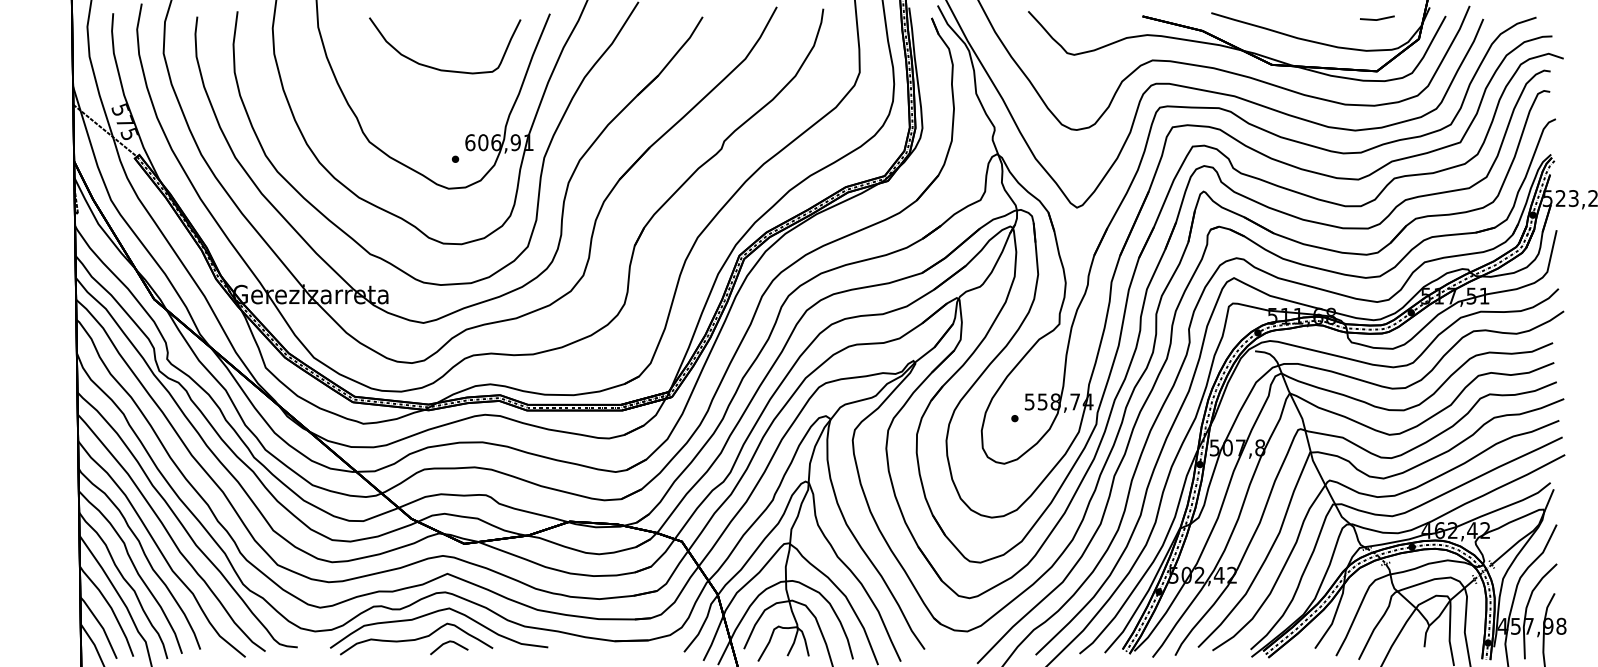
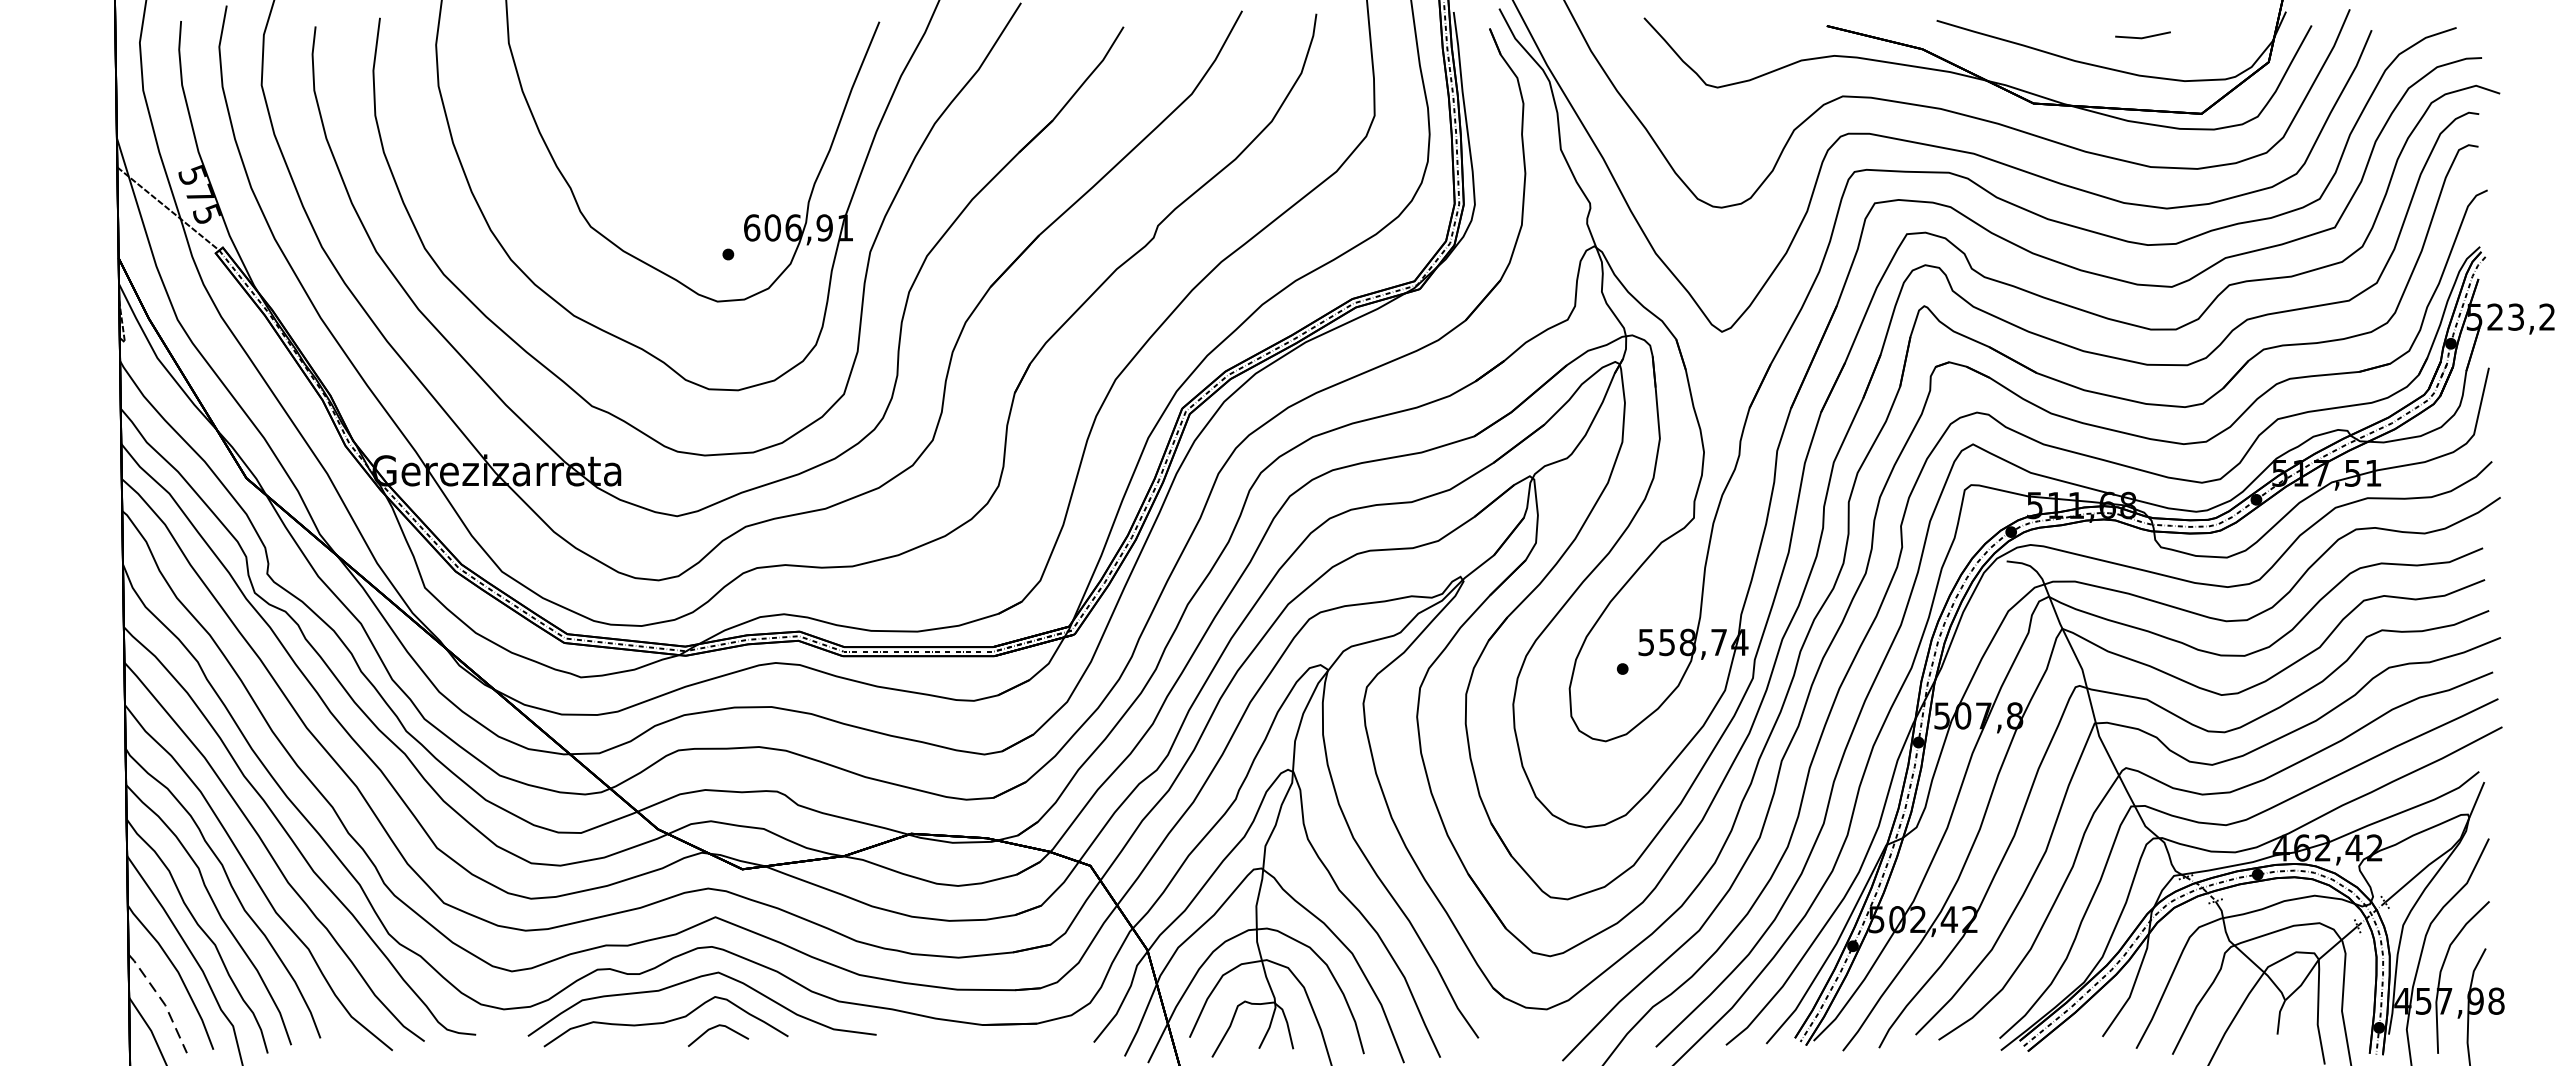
line: (1378, 18) -> (2144, 35), moved
curve: (445, 69) -> (712, 110), removed
line: (101, 626) -> (162, 1001), solid -> dashed

